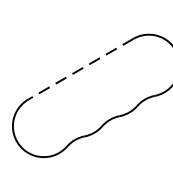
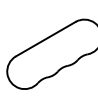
line: (80, 69) -> (45, 39), dashed -> solid

